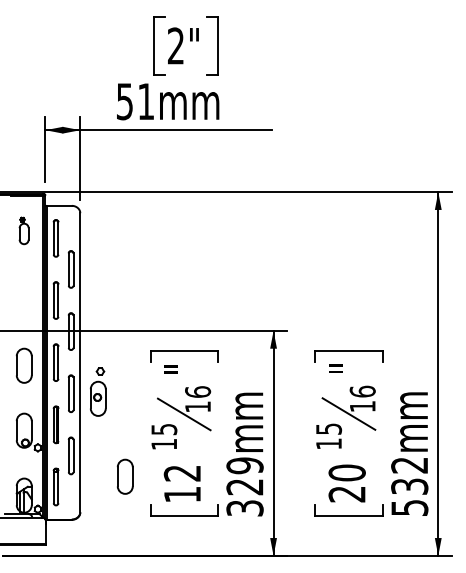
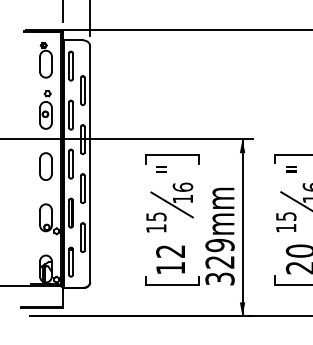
part: (23, 230) -> (45, 59), size x1.67
part: (97, 391) -> (45, 109), moved
part: (124, 476) -> (125, 253), removed

